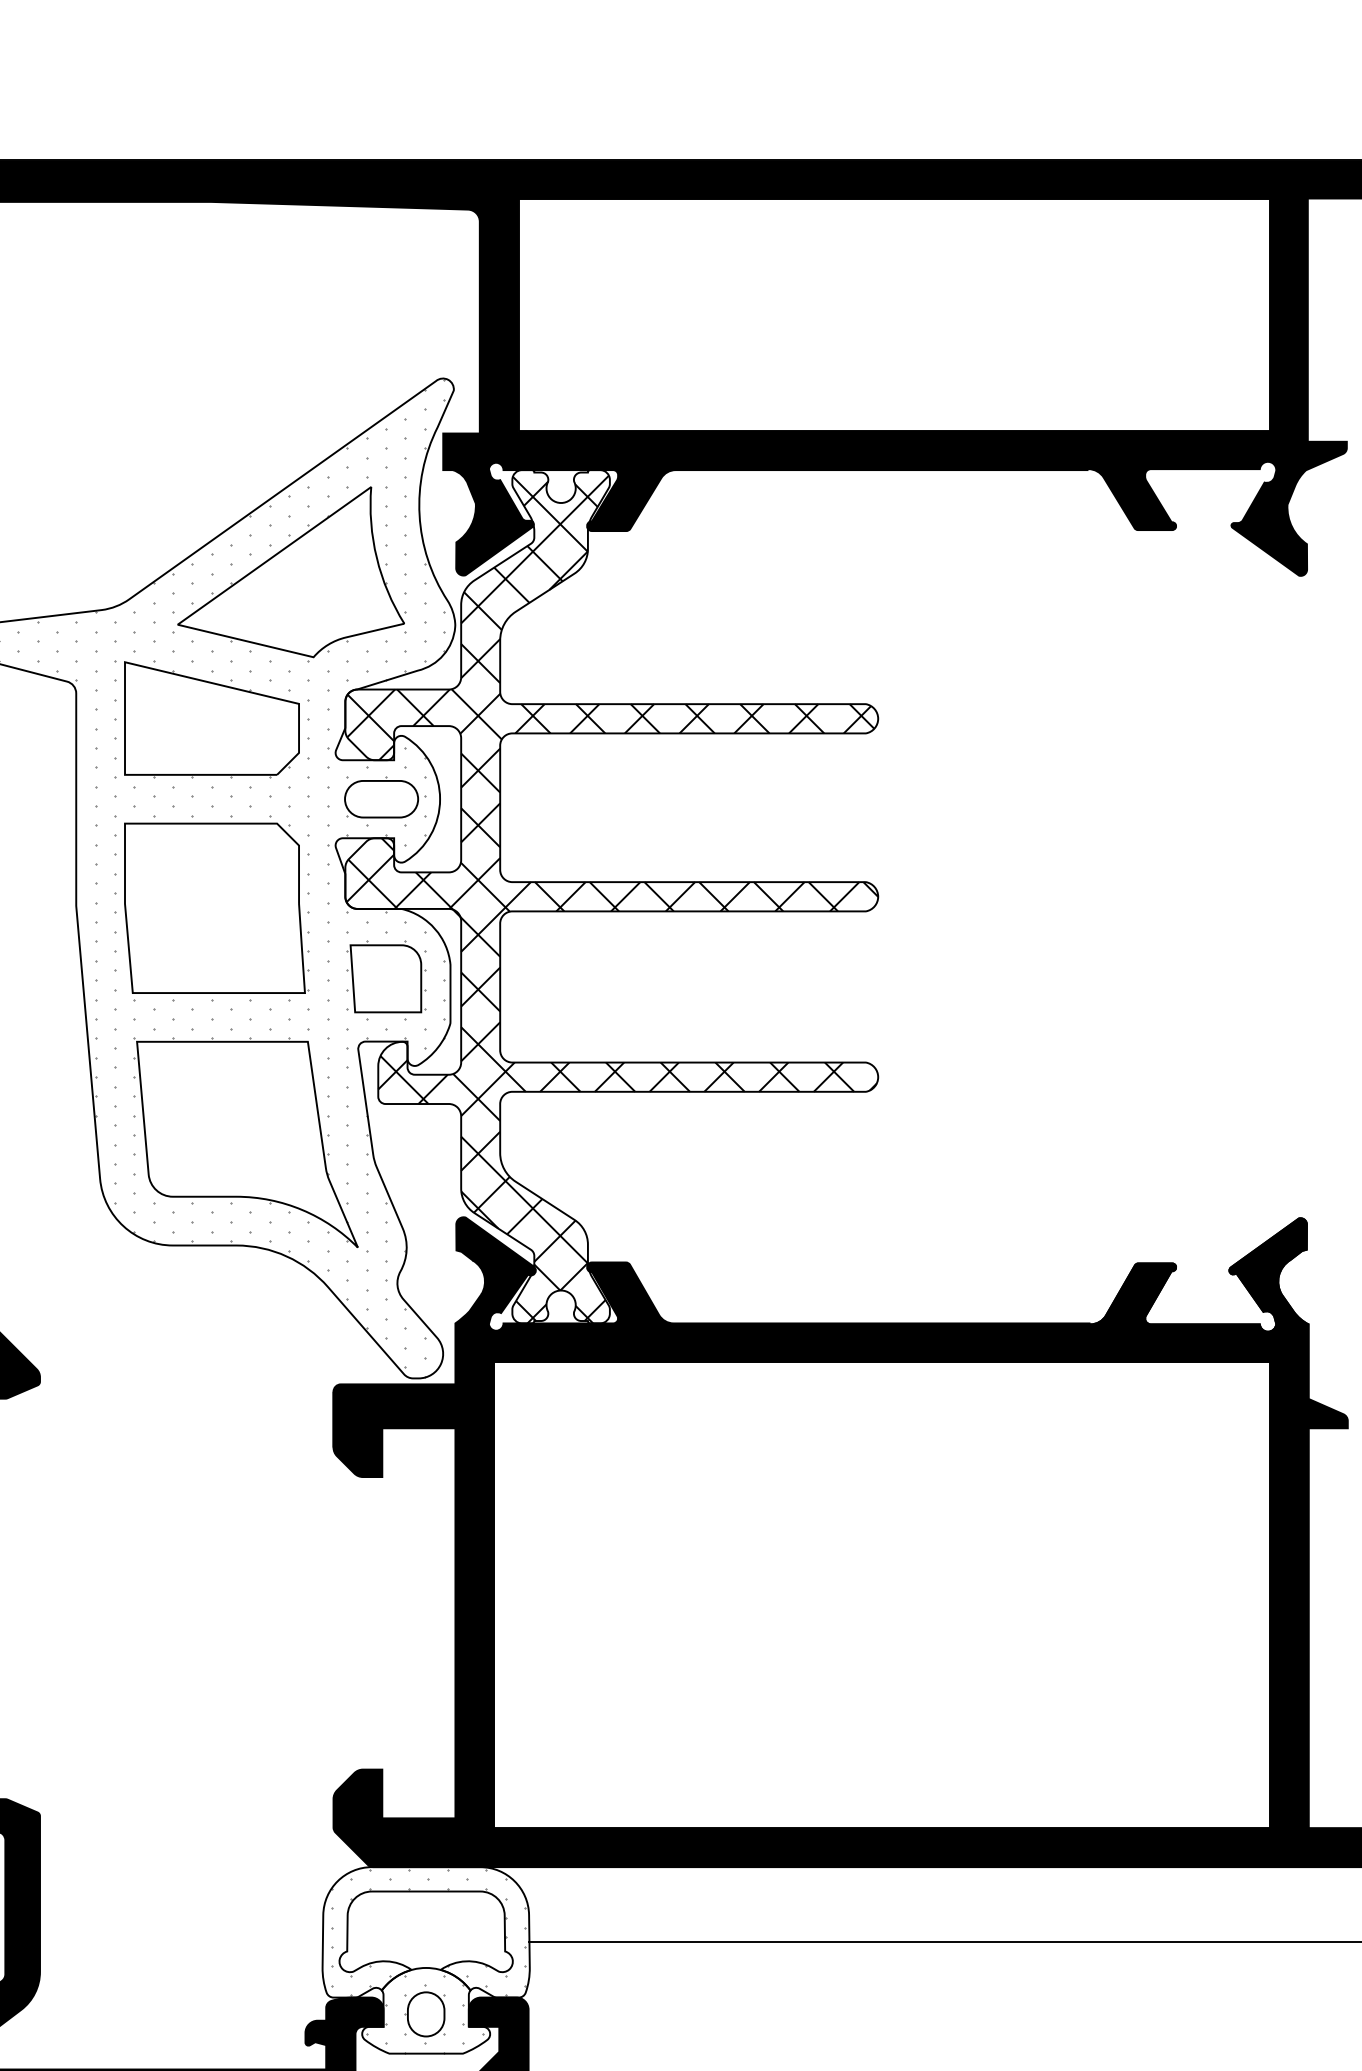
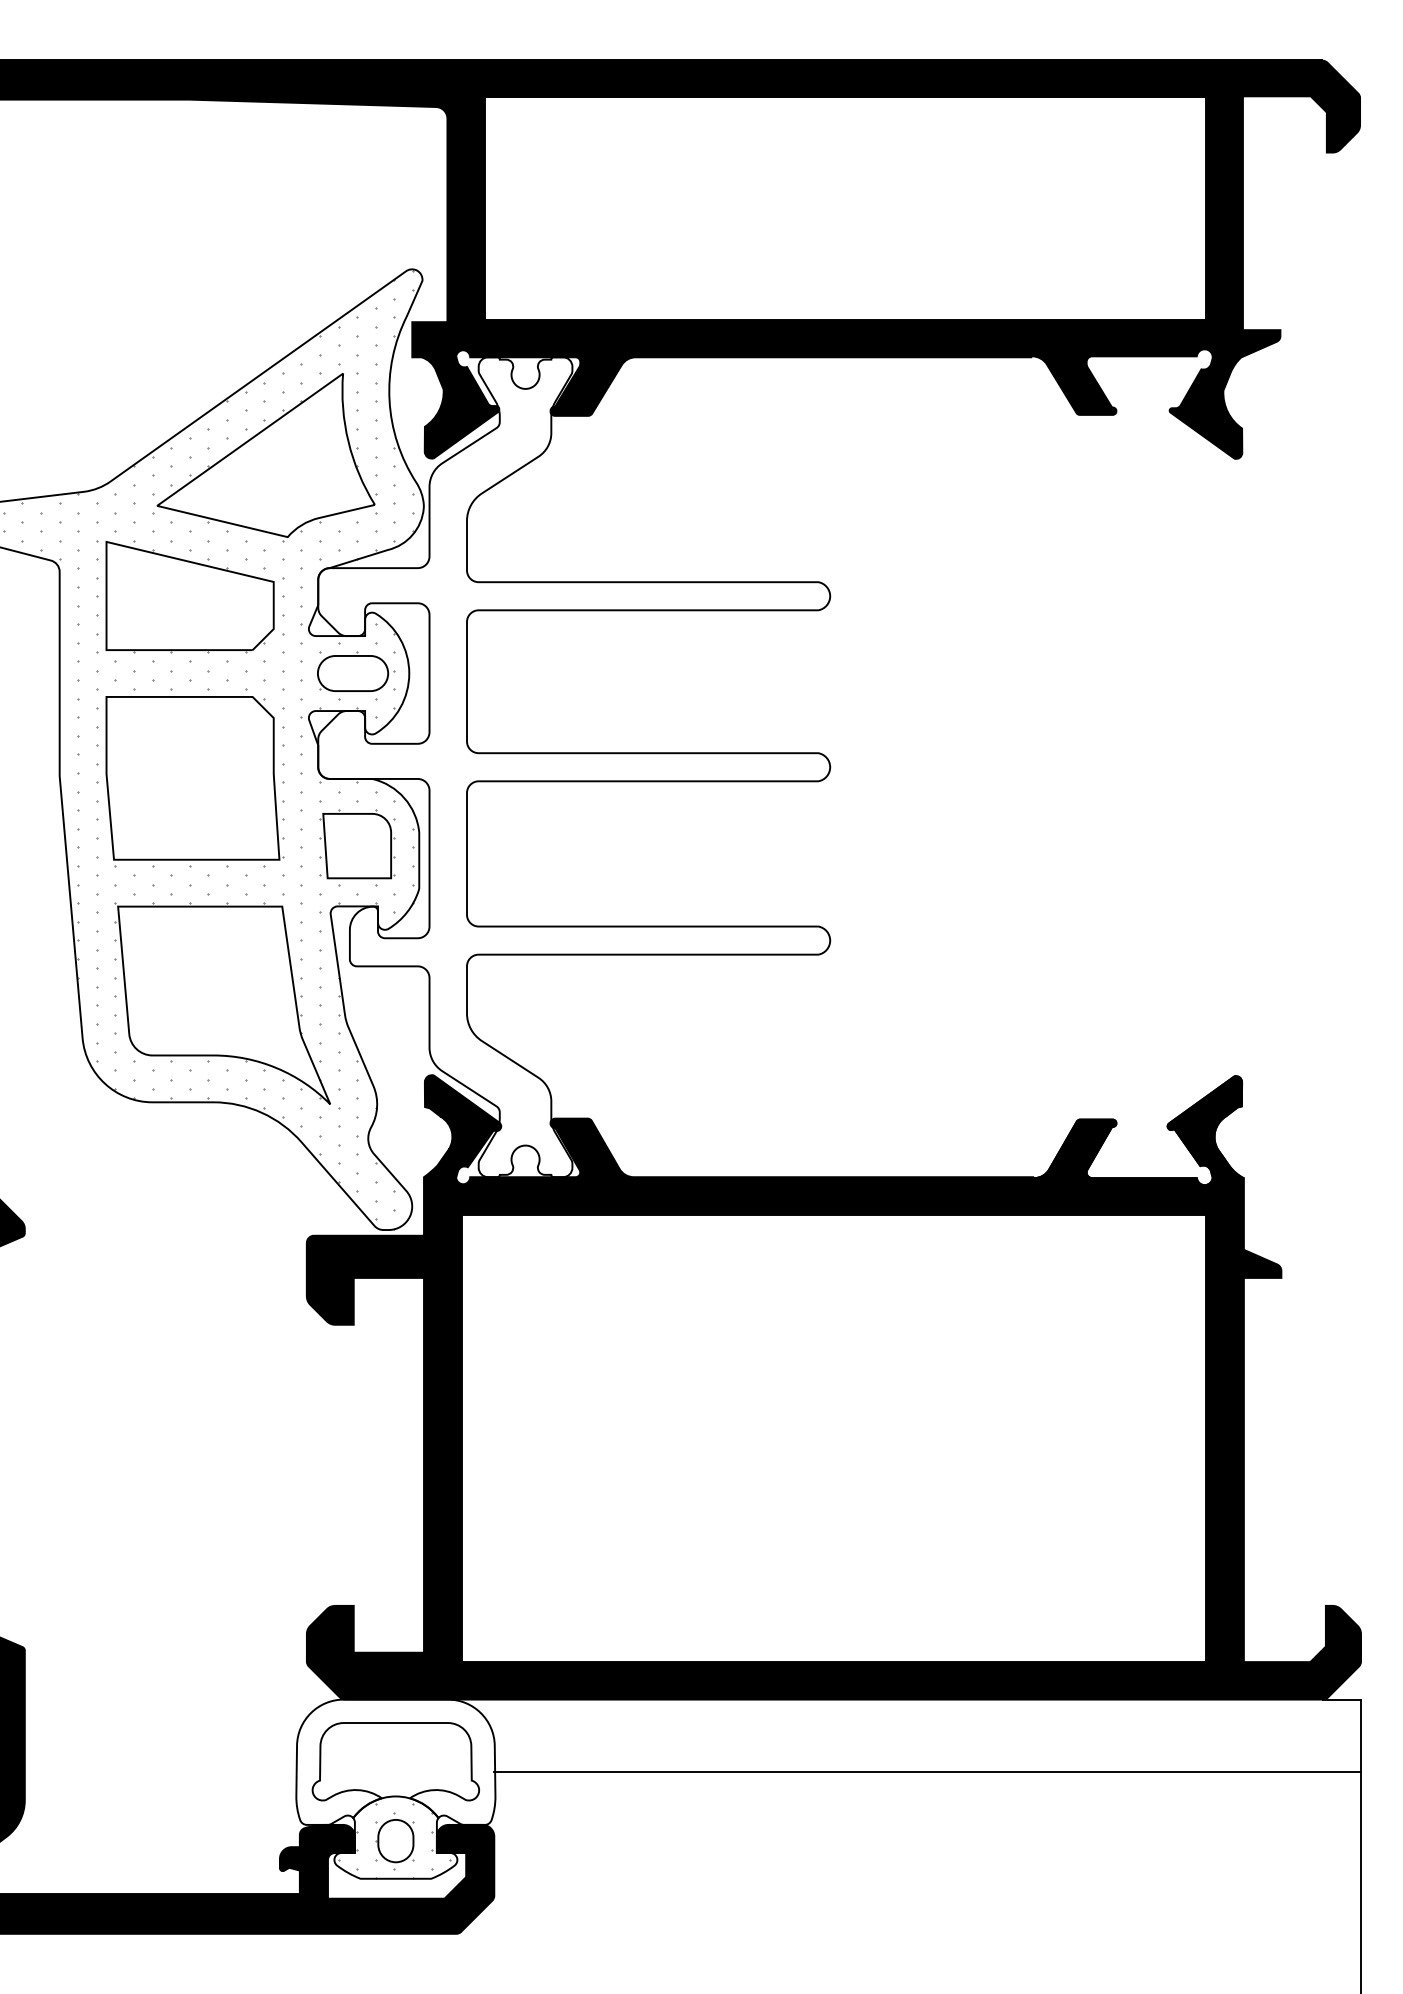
hatch: (612, 899) -> (574, 769), removed
hatch: (427, 1931) -> (397, 1761), removed

